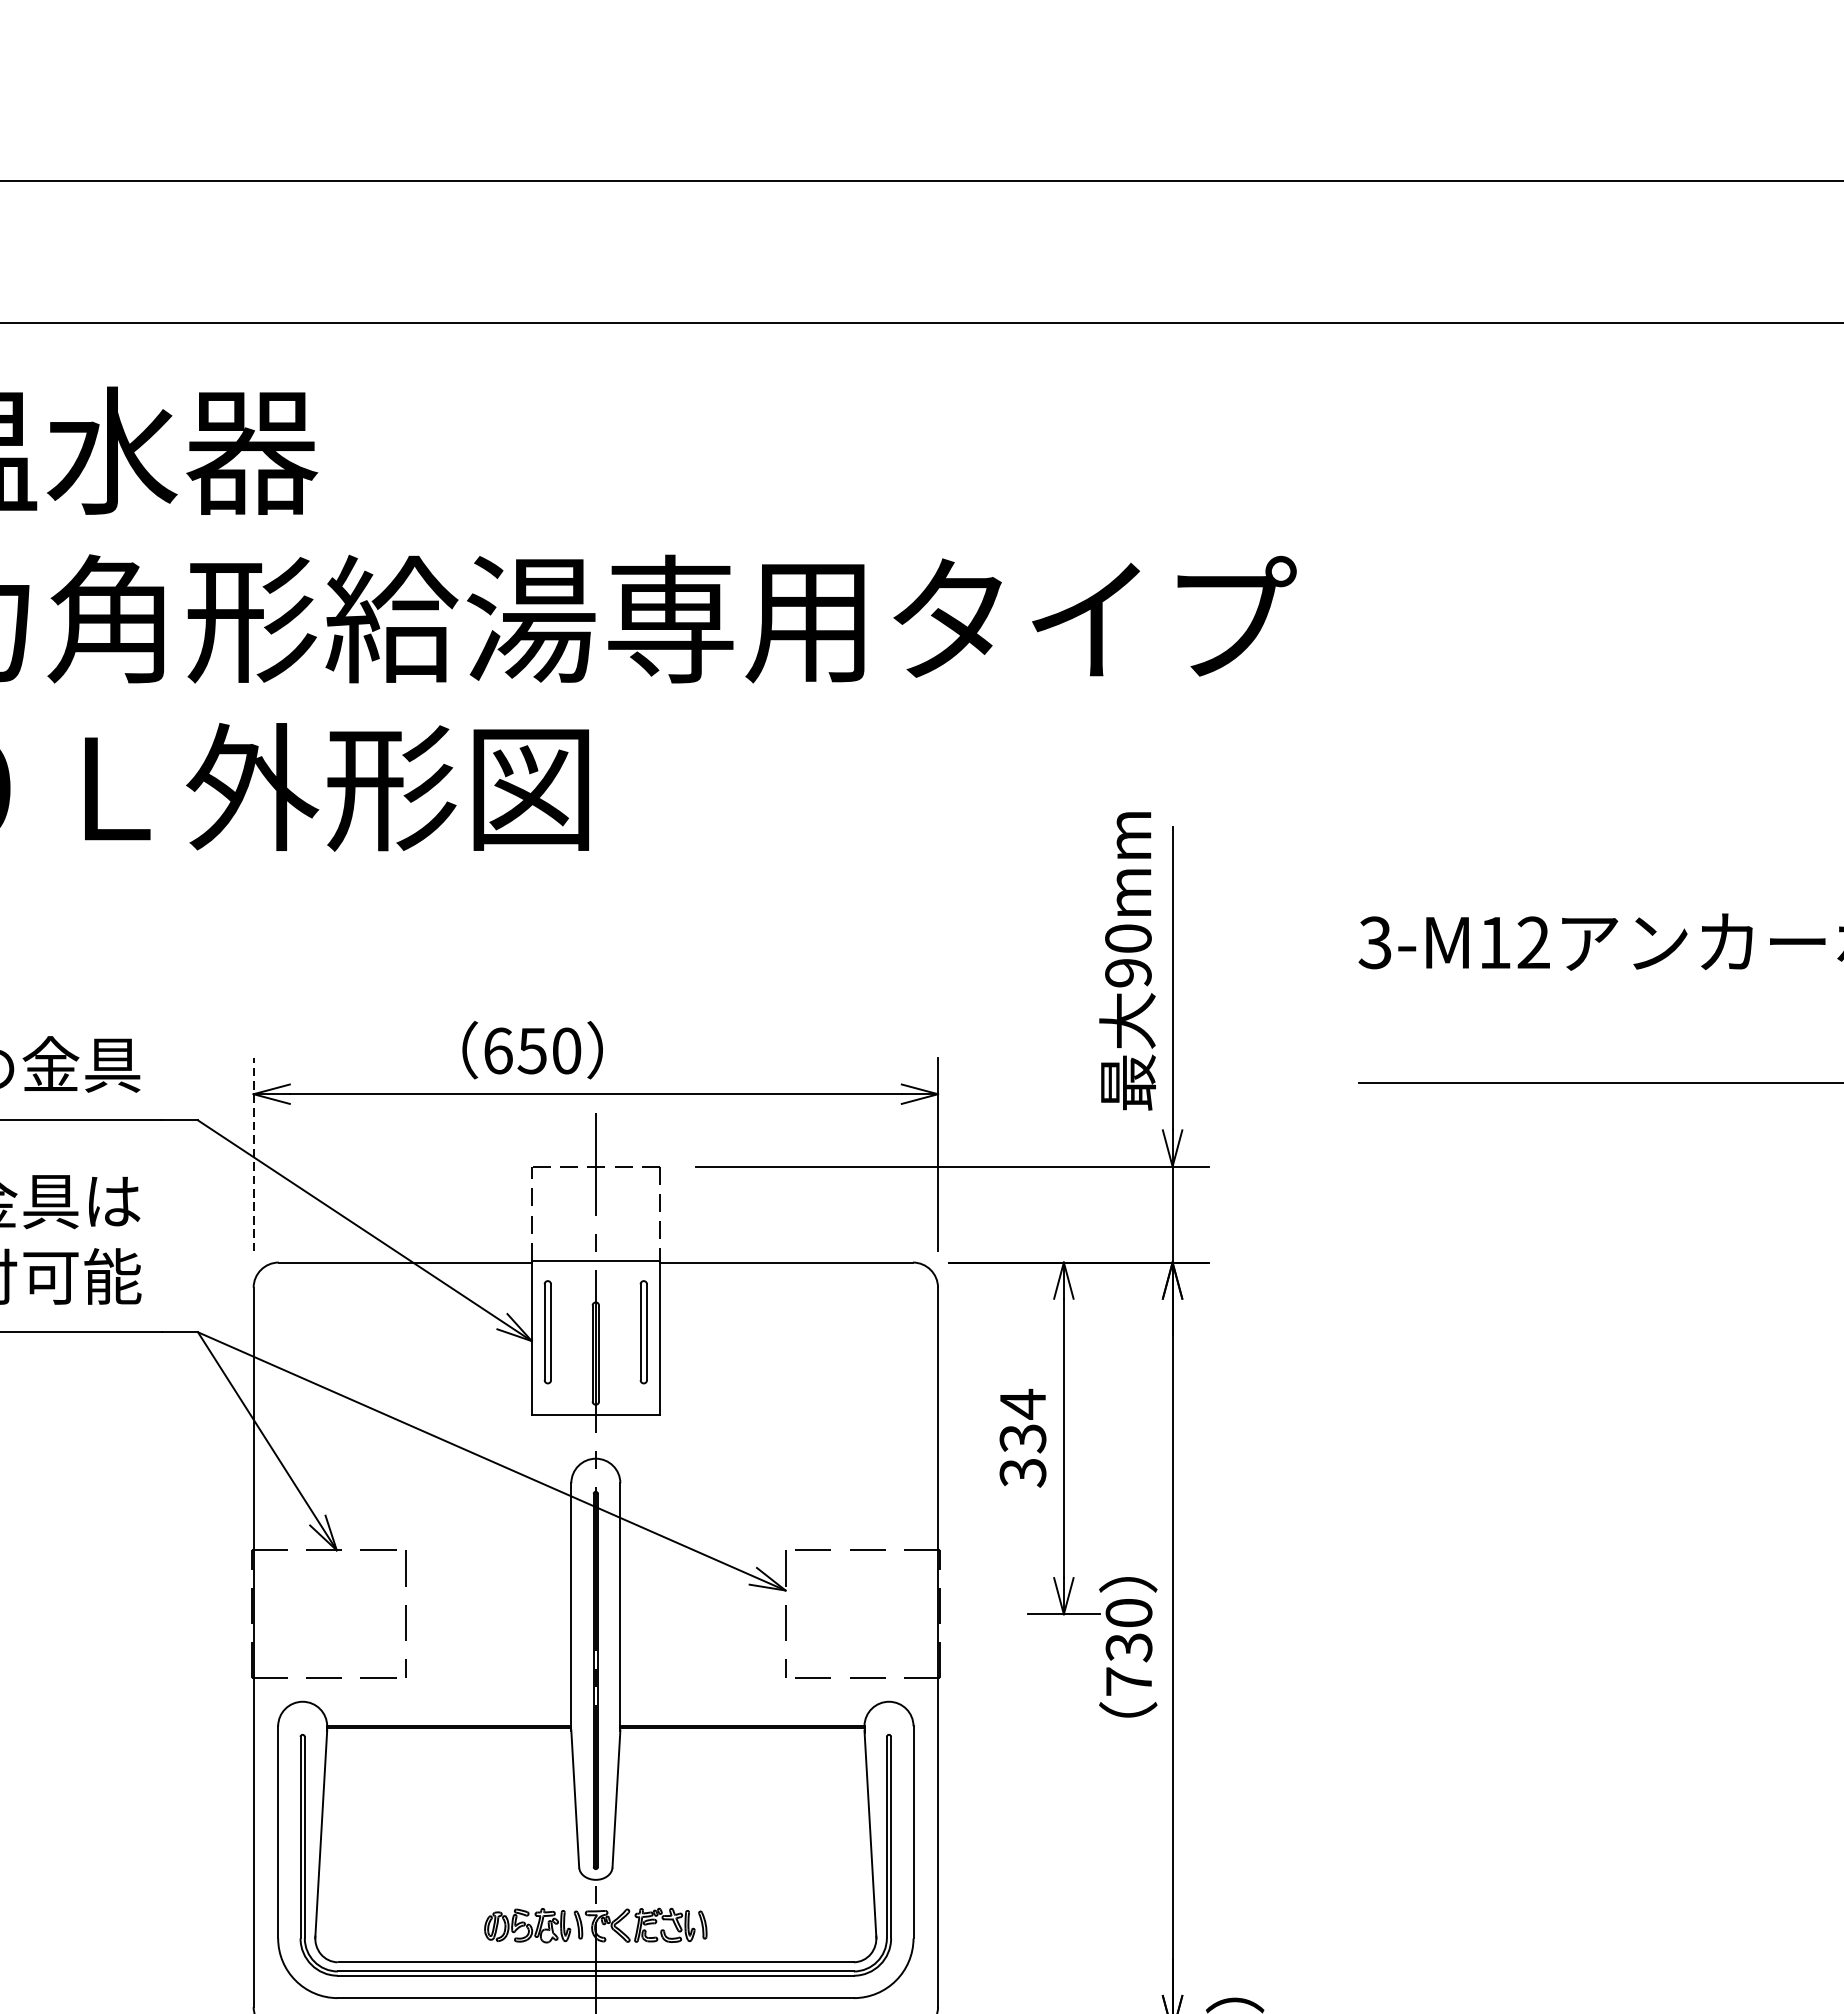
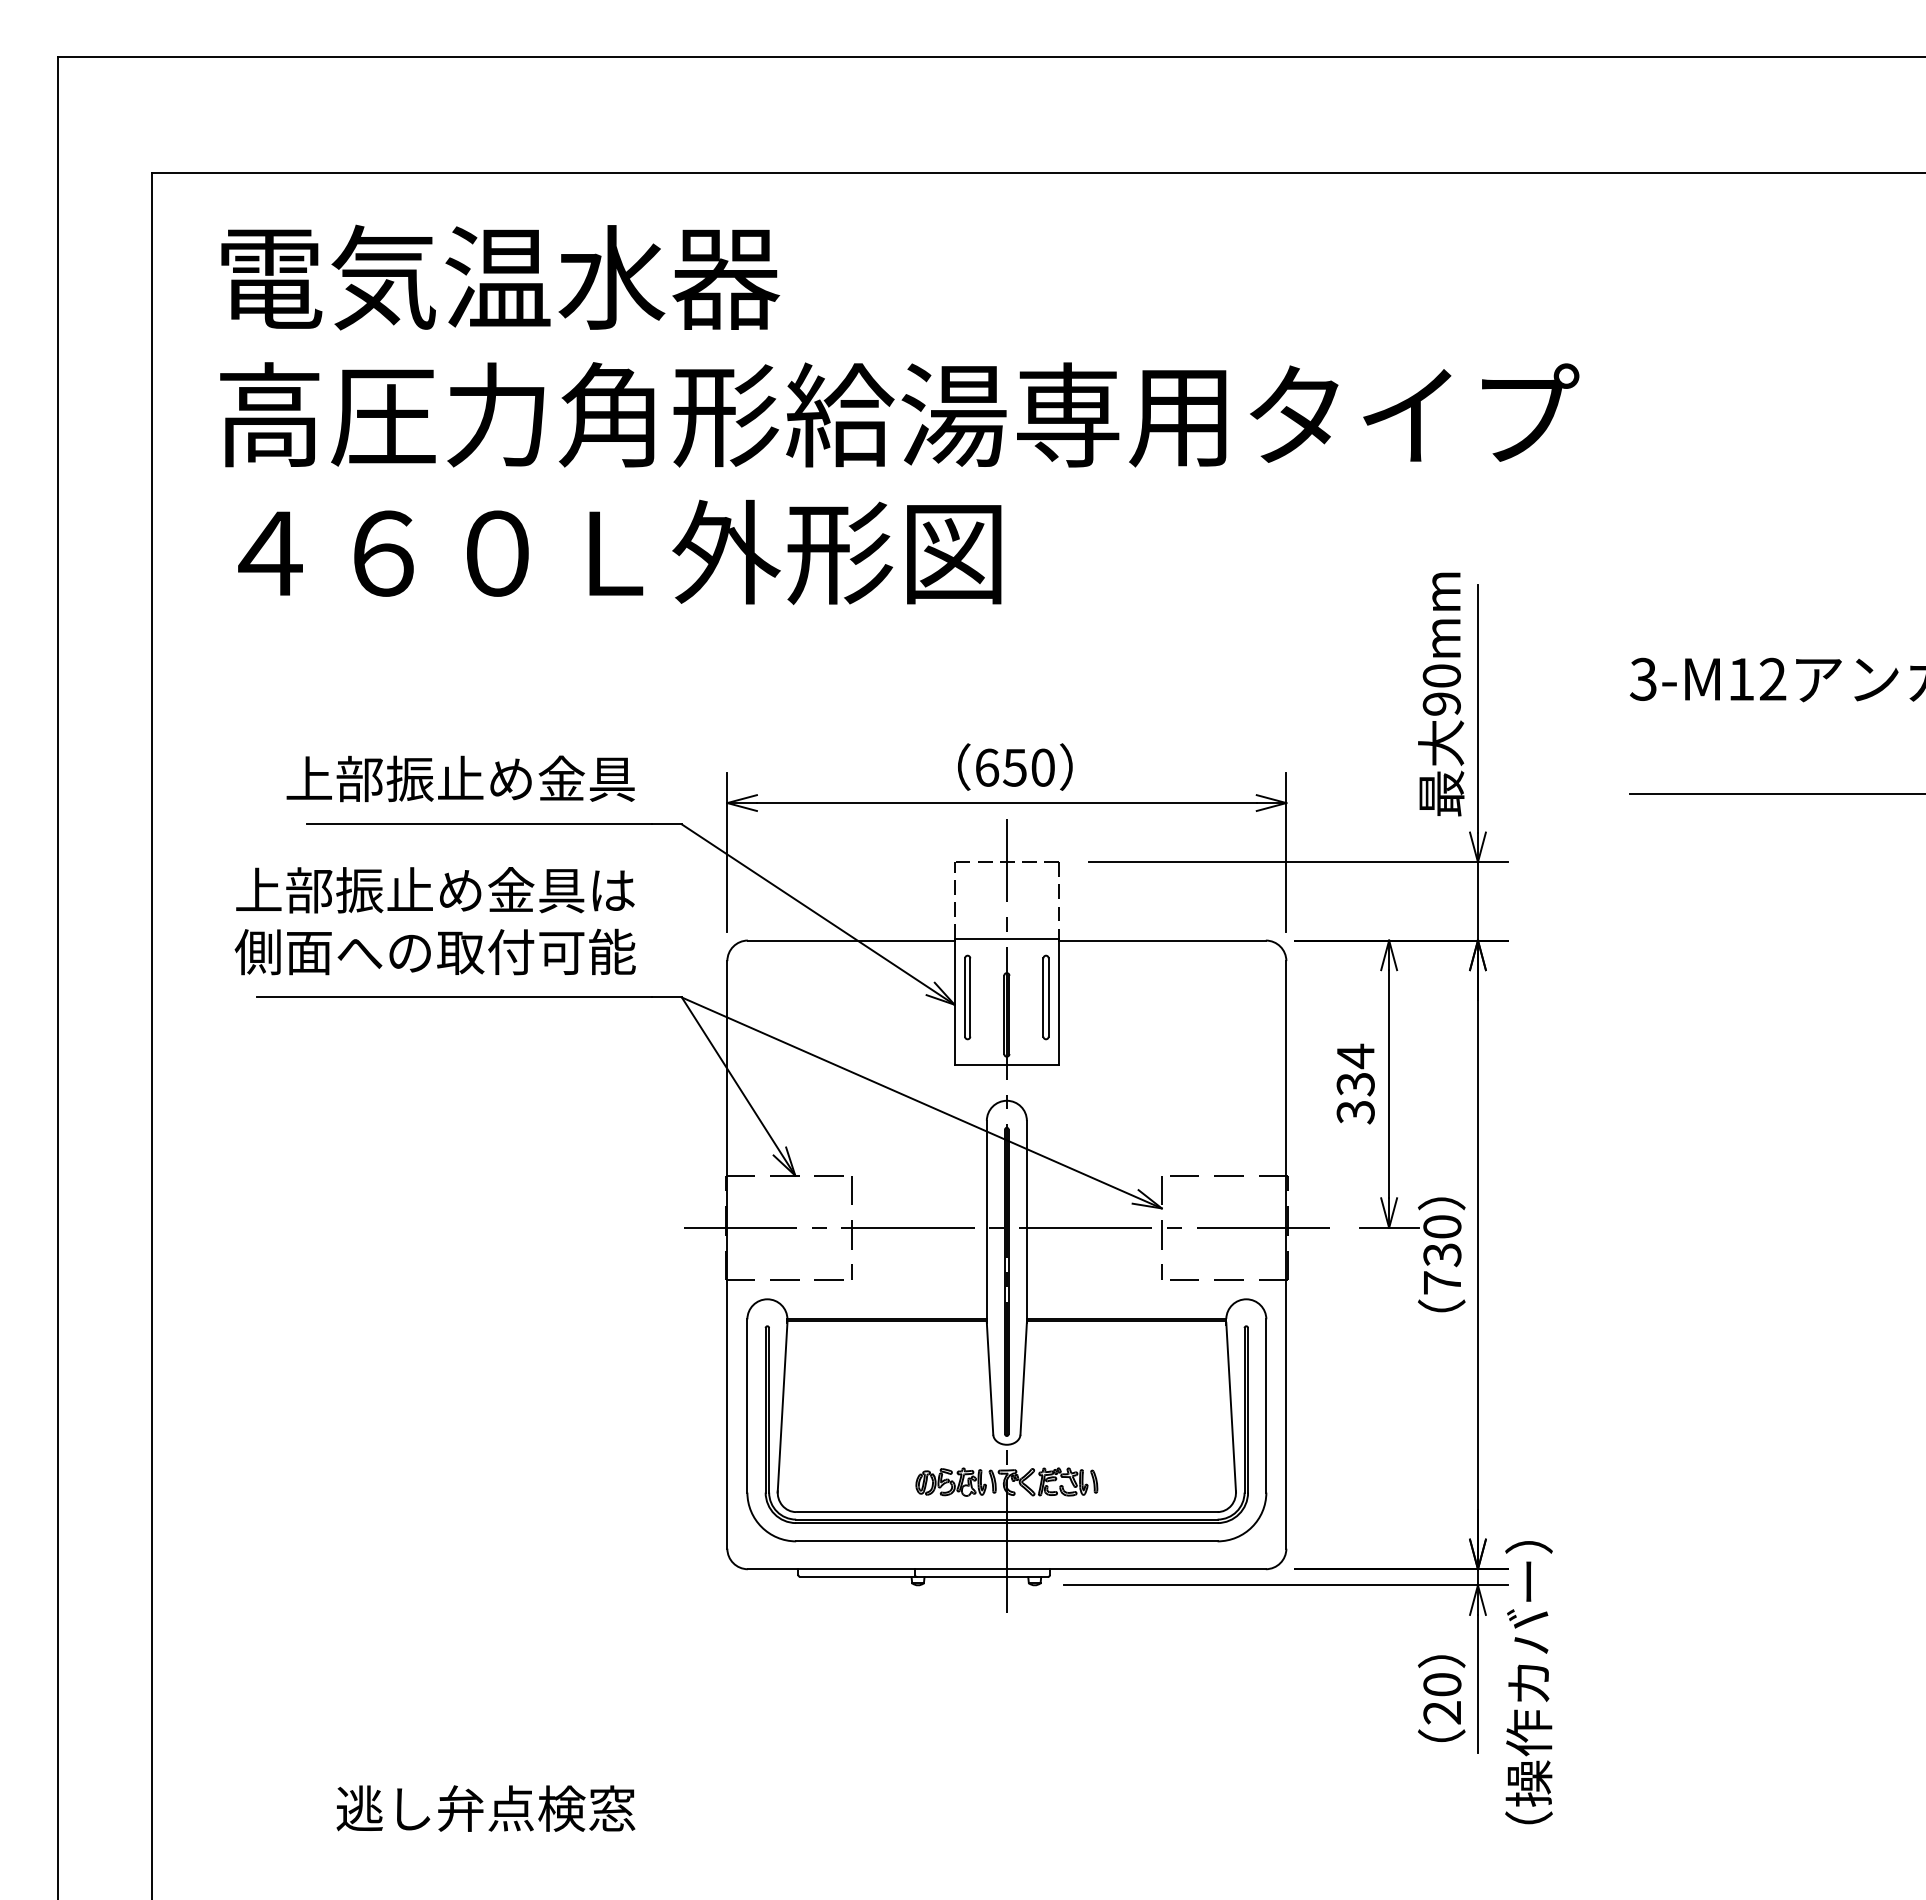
text: (532, 1049) -> (1015, 766), moved
line: (253, 1153) -> (727, 851), dashed -> solid
line: (595, 1613) -> (1006, 1227), added

